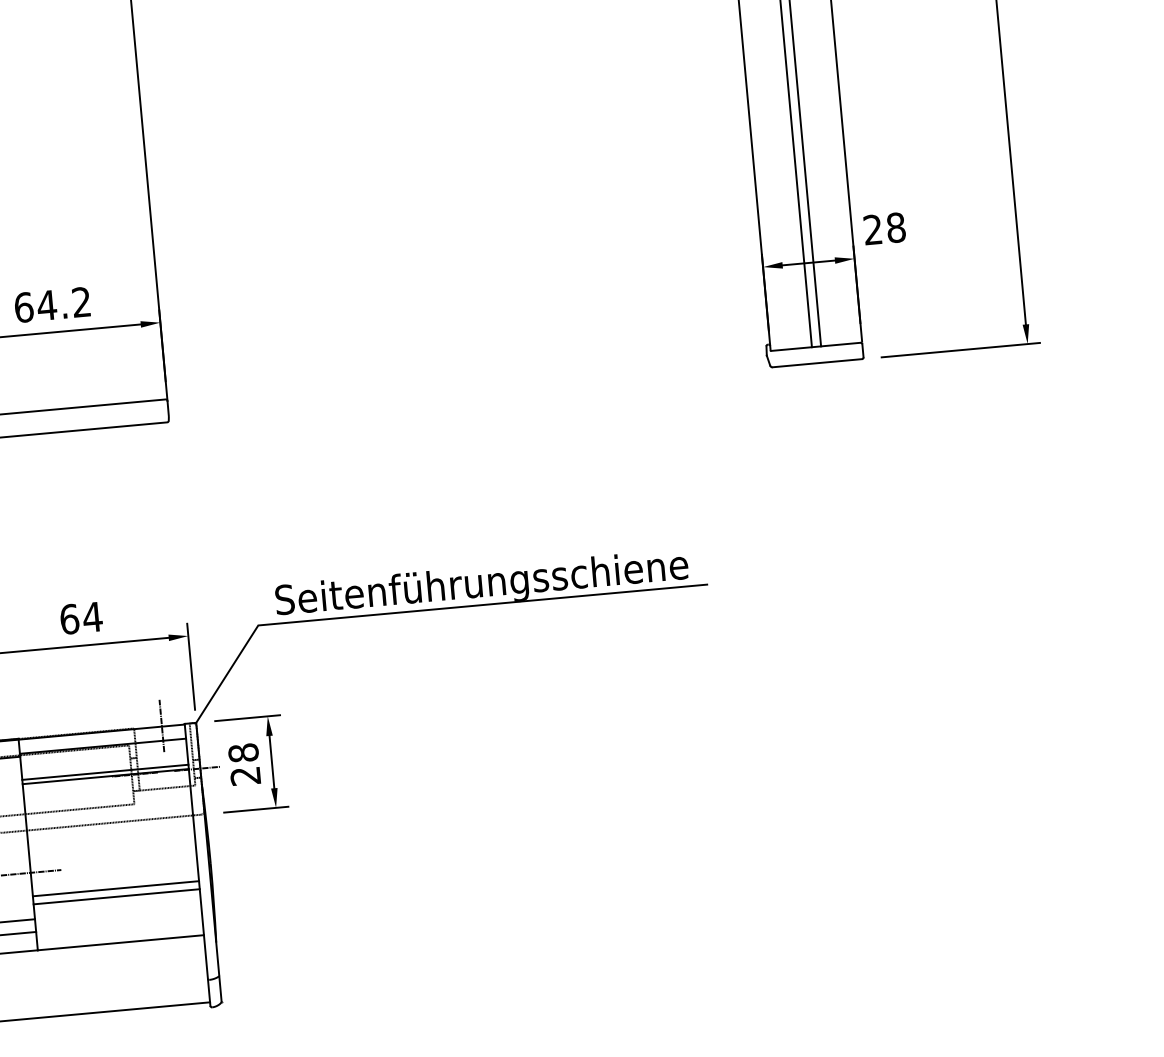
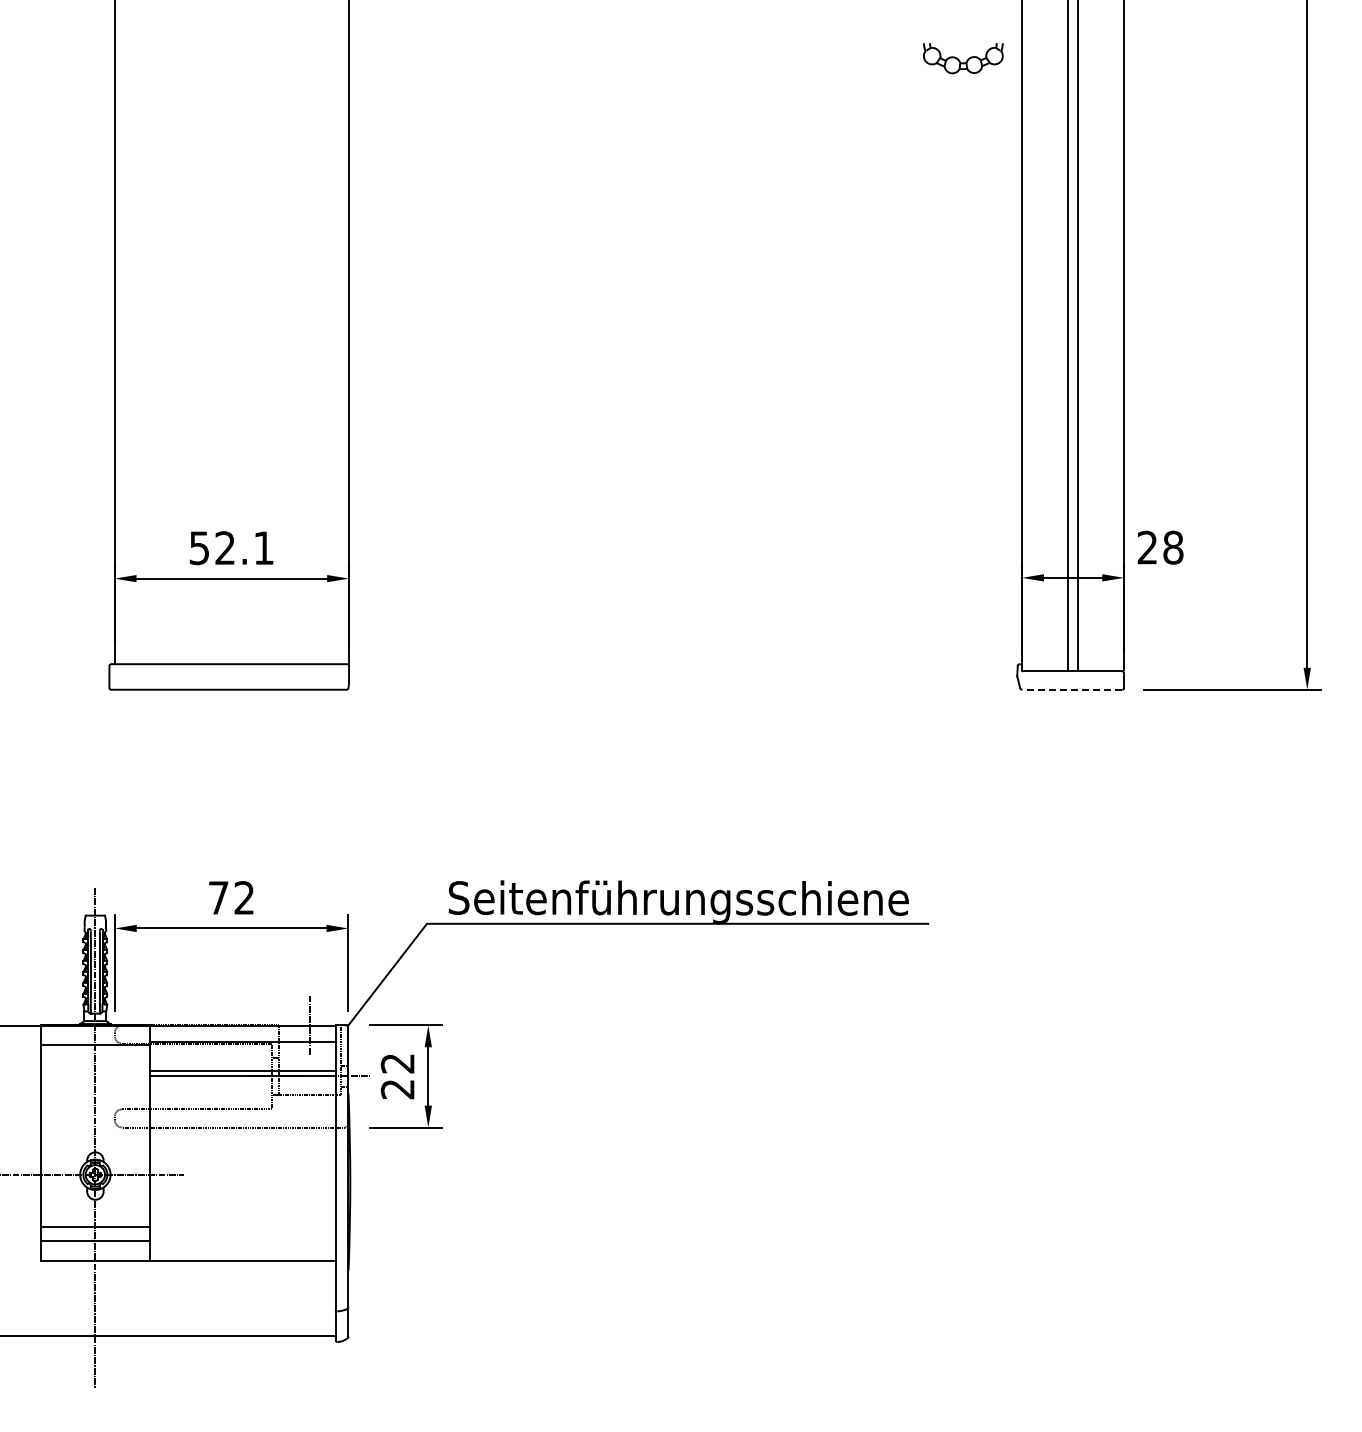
text: (52, 305) -> (231, 548), 64.2 -> 52.1
line: (817, 362) -> (1072, 689), solid -> dashed
text: (81, 617) -> (231, 897), 64 -> 72
text: (243, 753) -> (397, 1063), 28 -> 22
line: (115, 888) -> (242, 1200), removed
line: (116, 896) -> (242, 1209), removed

